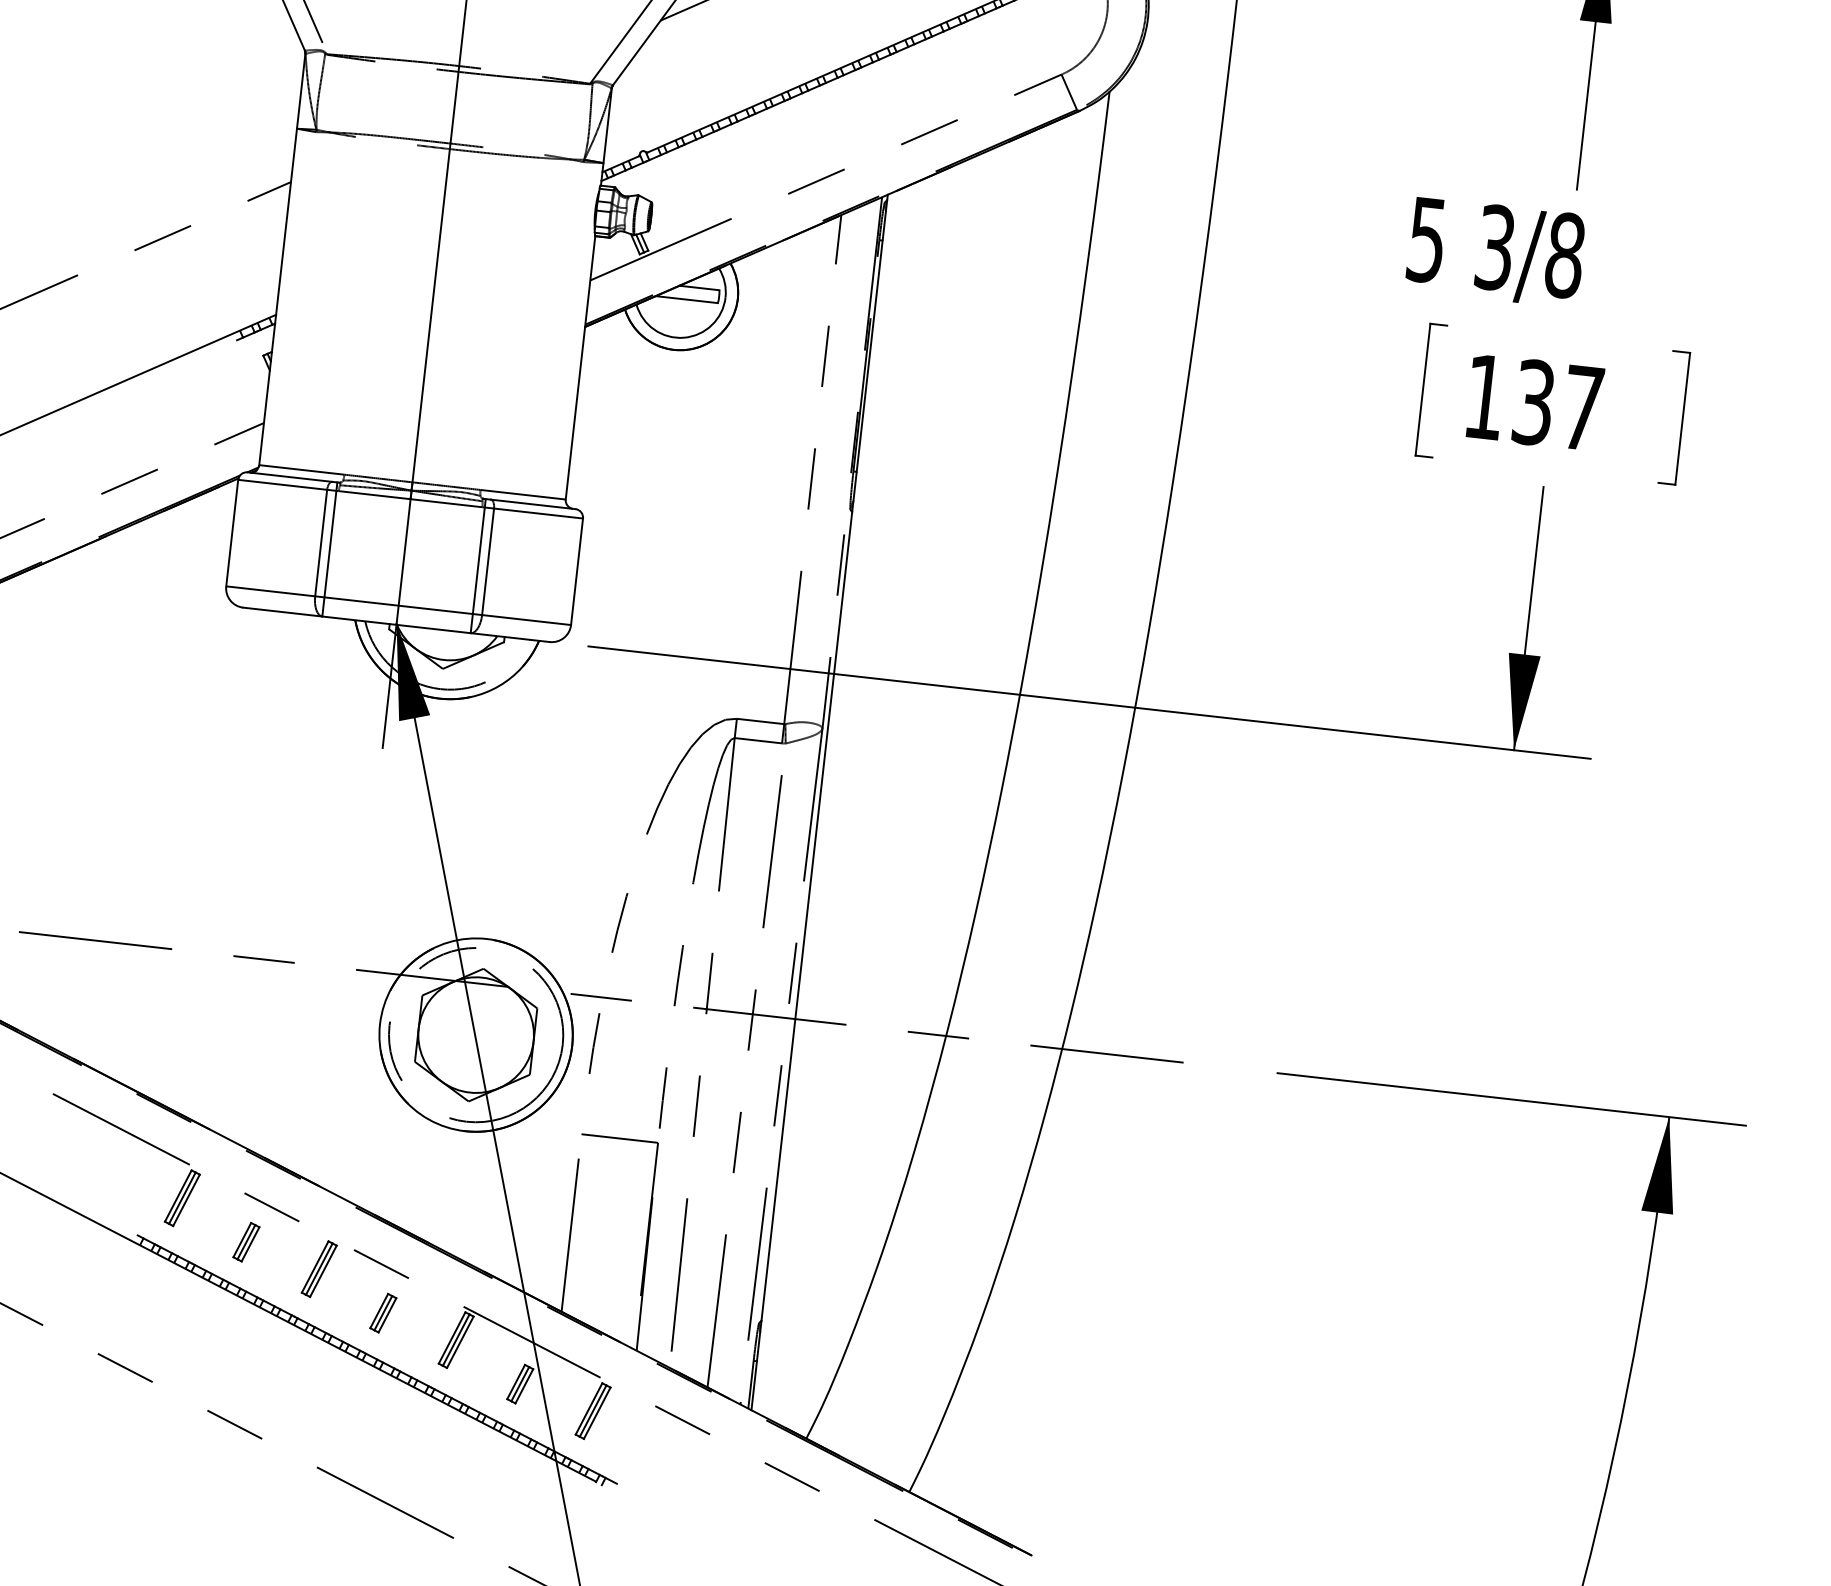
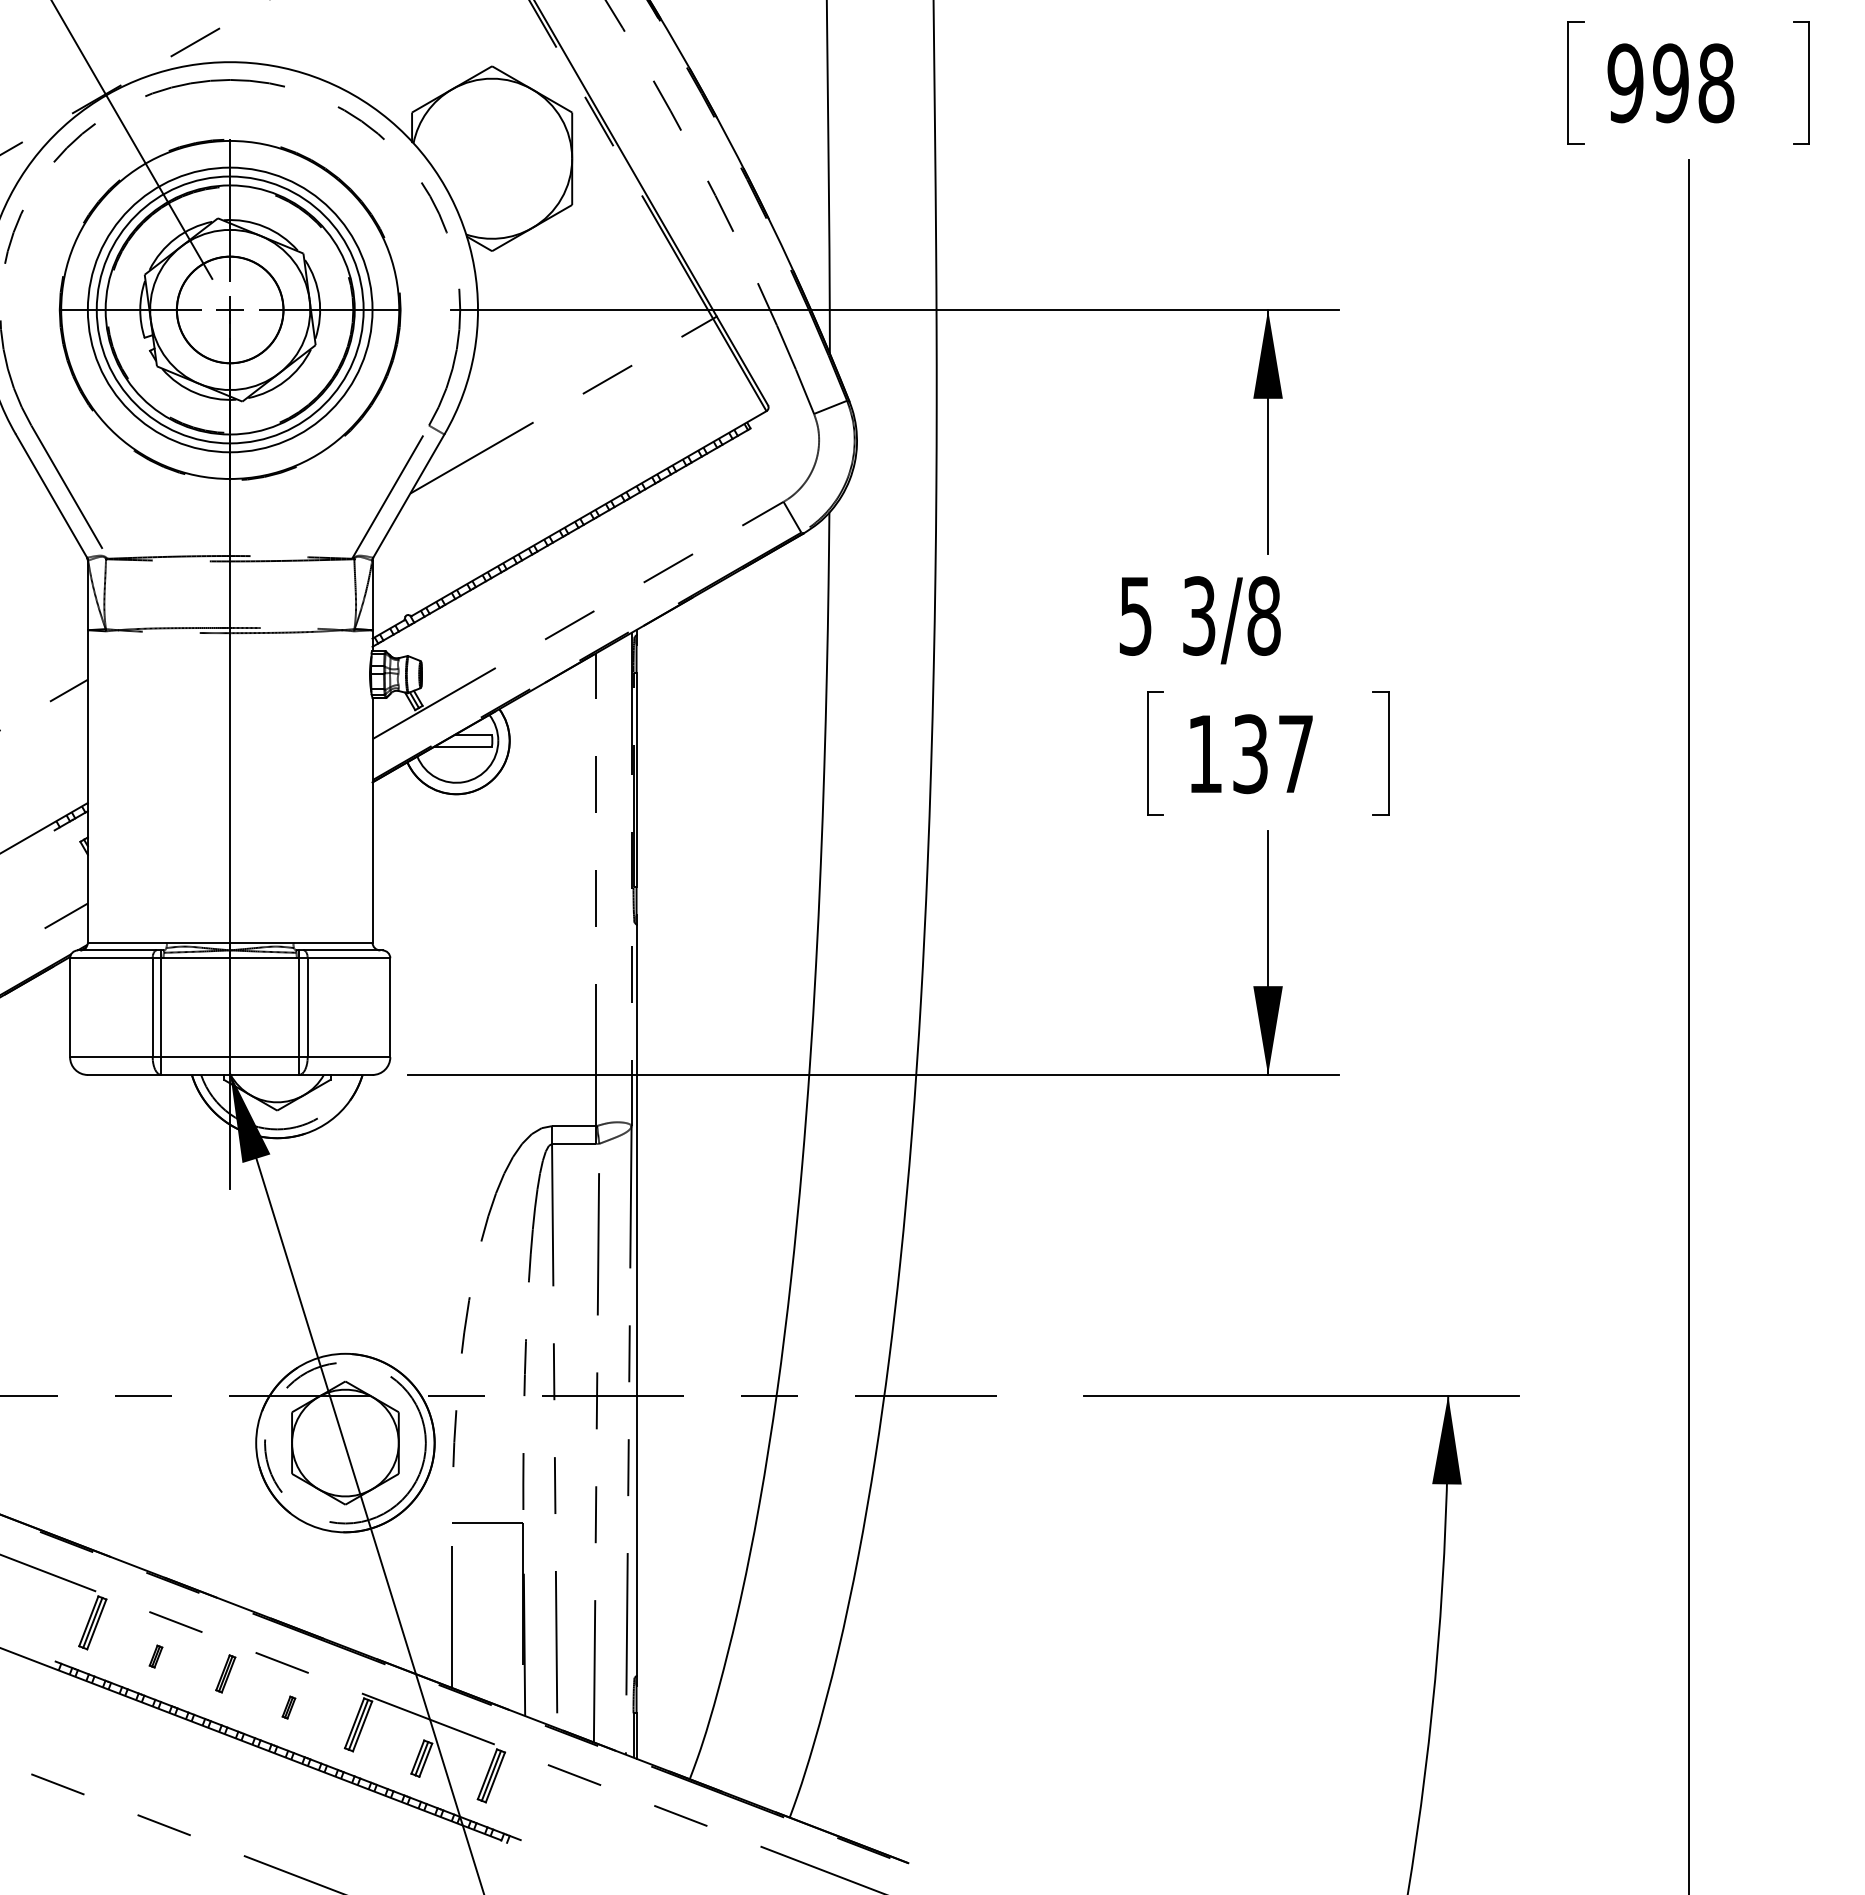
part: (245, 1241) -> (155, 1656), size x0.6
part: (319, 1268) -> (225, 1673), size x0.7
part: (382, 1312) -> (288, 1707), size x0.6

